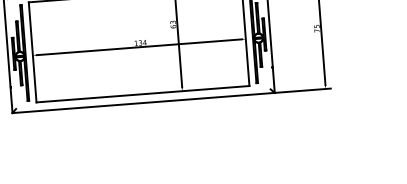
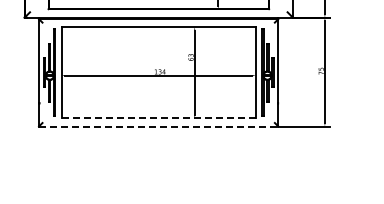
line: (142, 94) -> (158, 118), solid -> dashed
line: (143, 103) -> (158, 126), solid -> dashed

